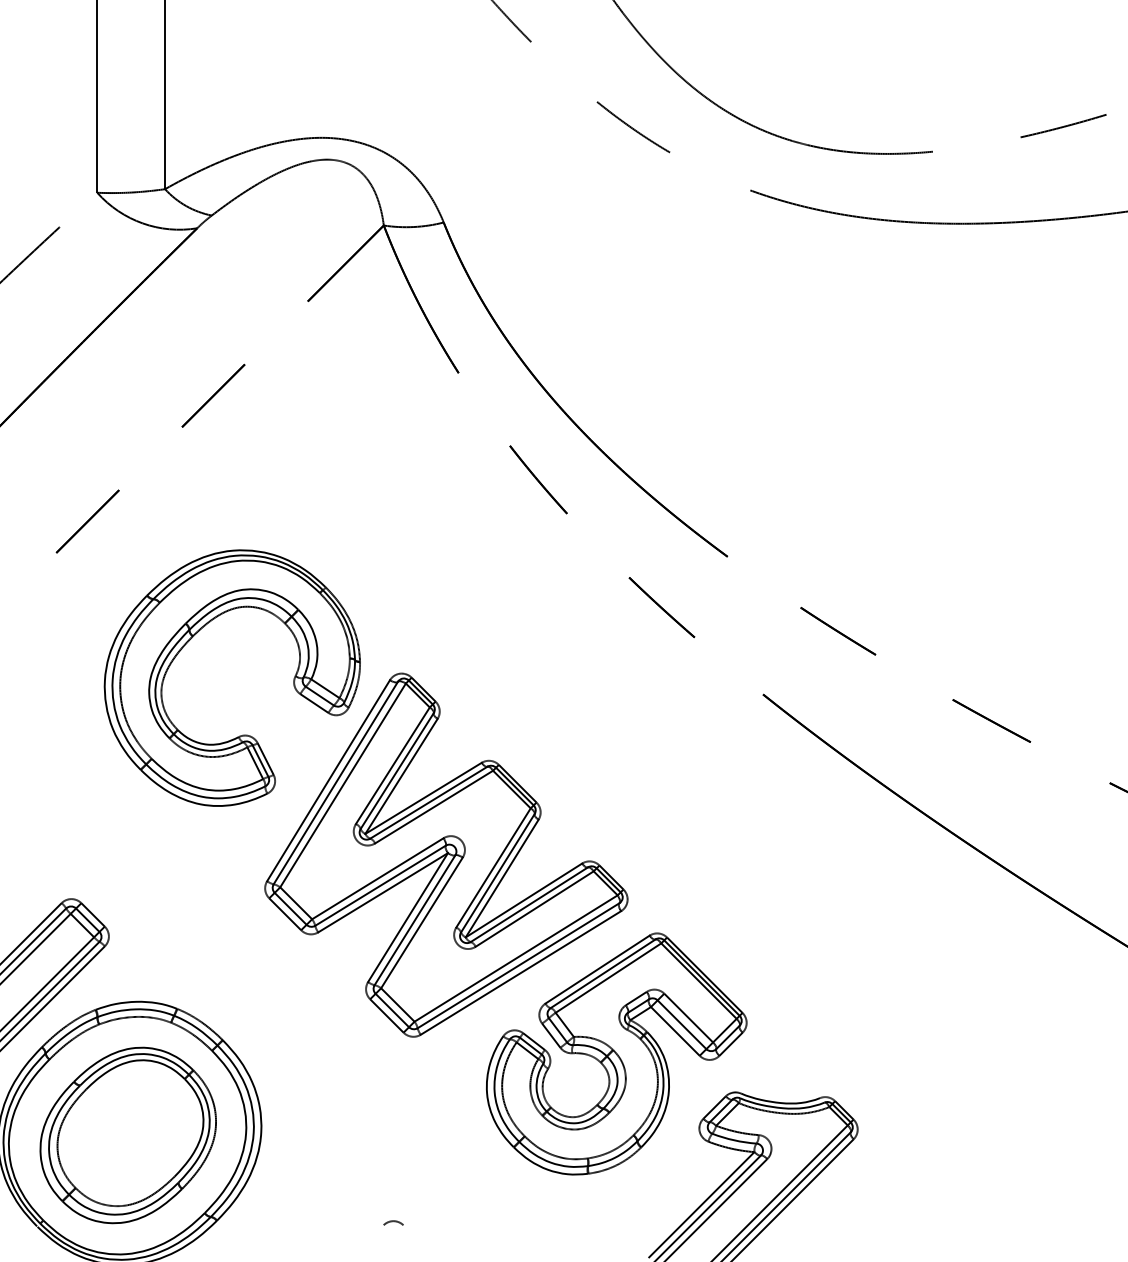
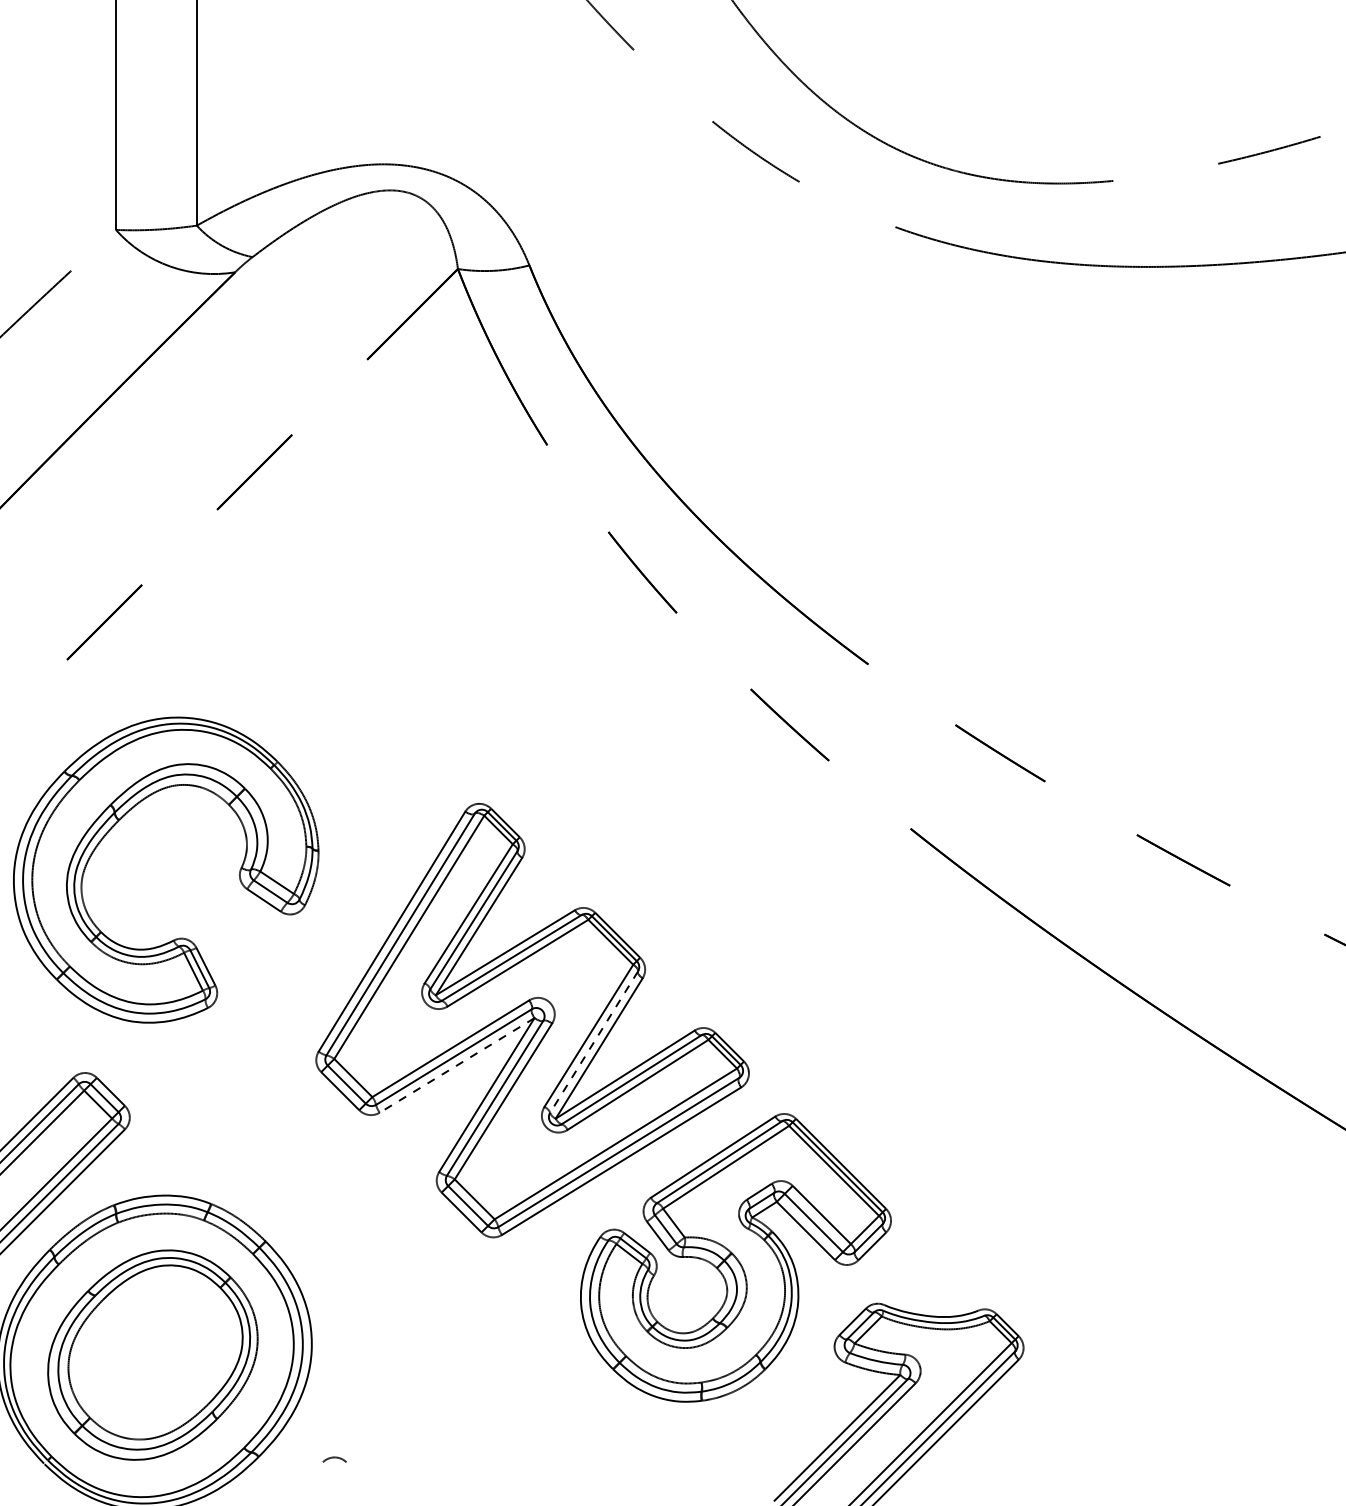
part: (192, 638) -> (118, 822), moved
line: (497, 873) -> (593, 1042), solid -> dashed
line: (383, 892) -> (457, 1065), solid -> dashed
curve: (393, 1222) -> (334, 1459), moved

